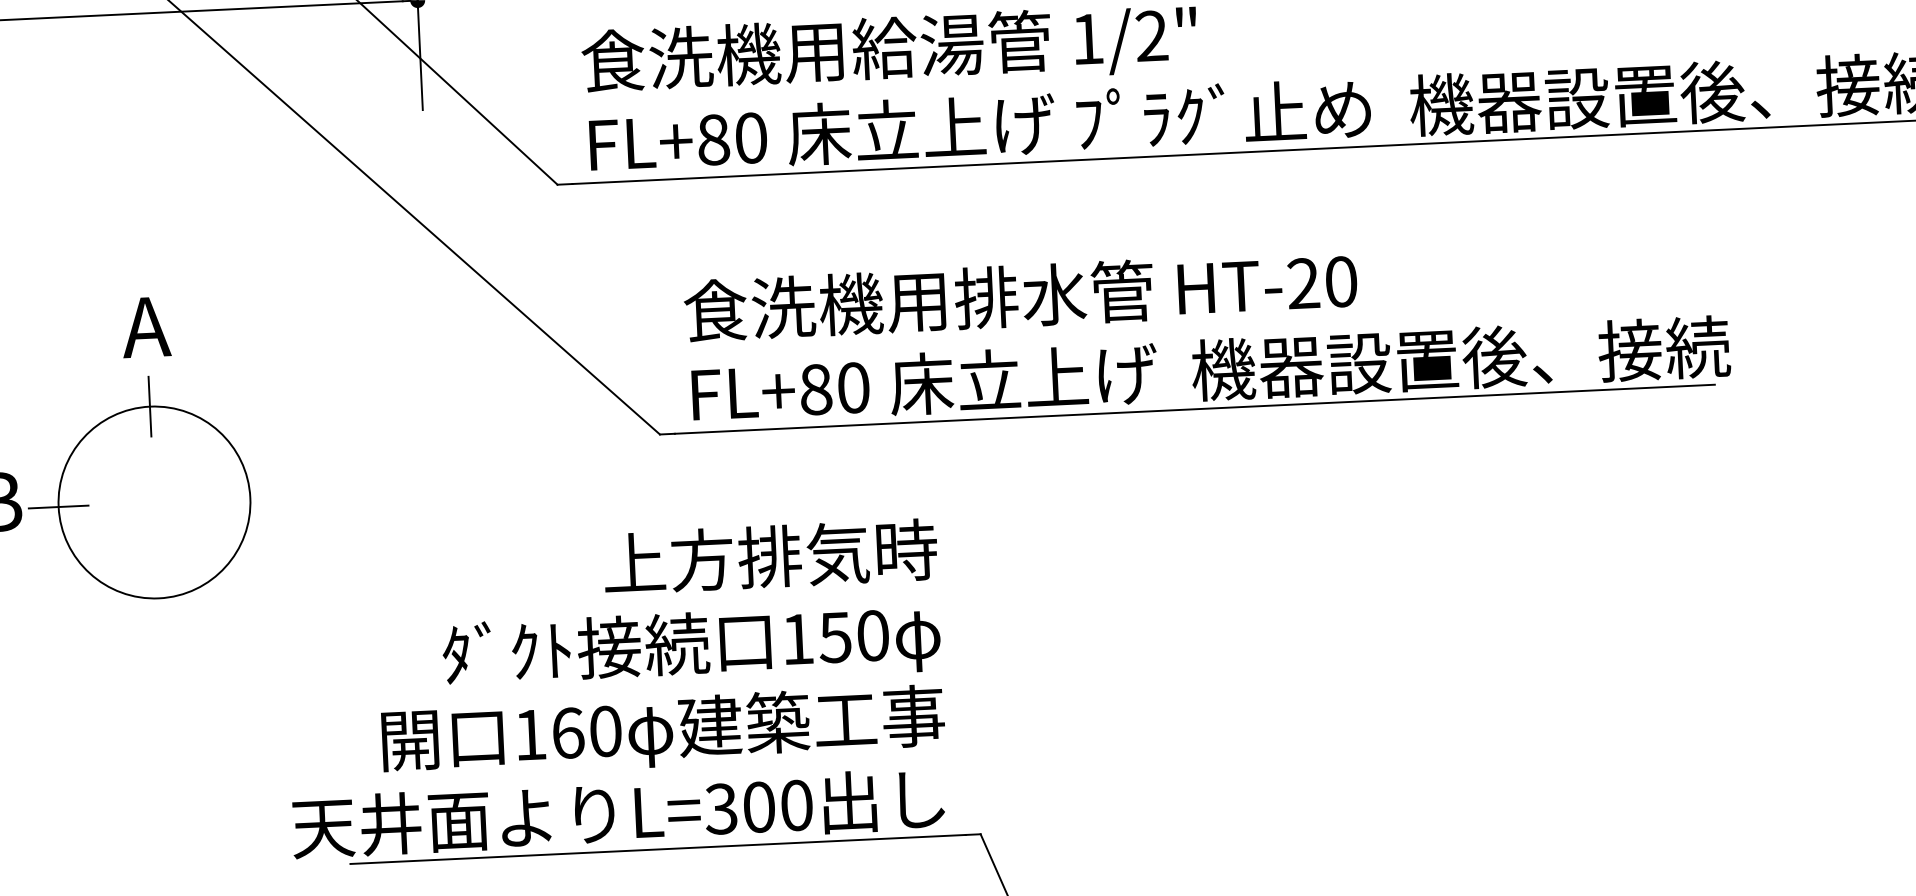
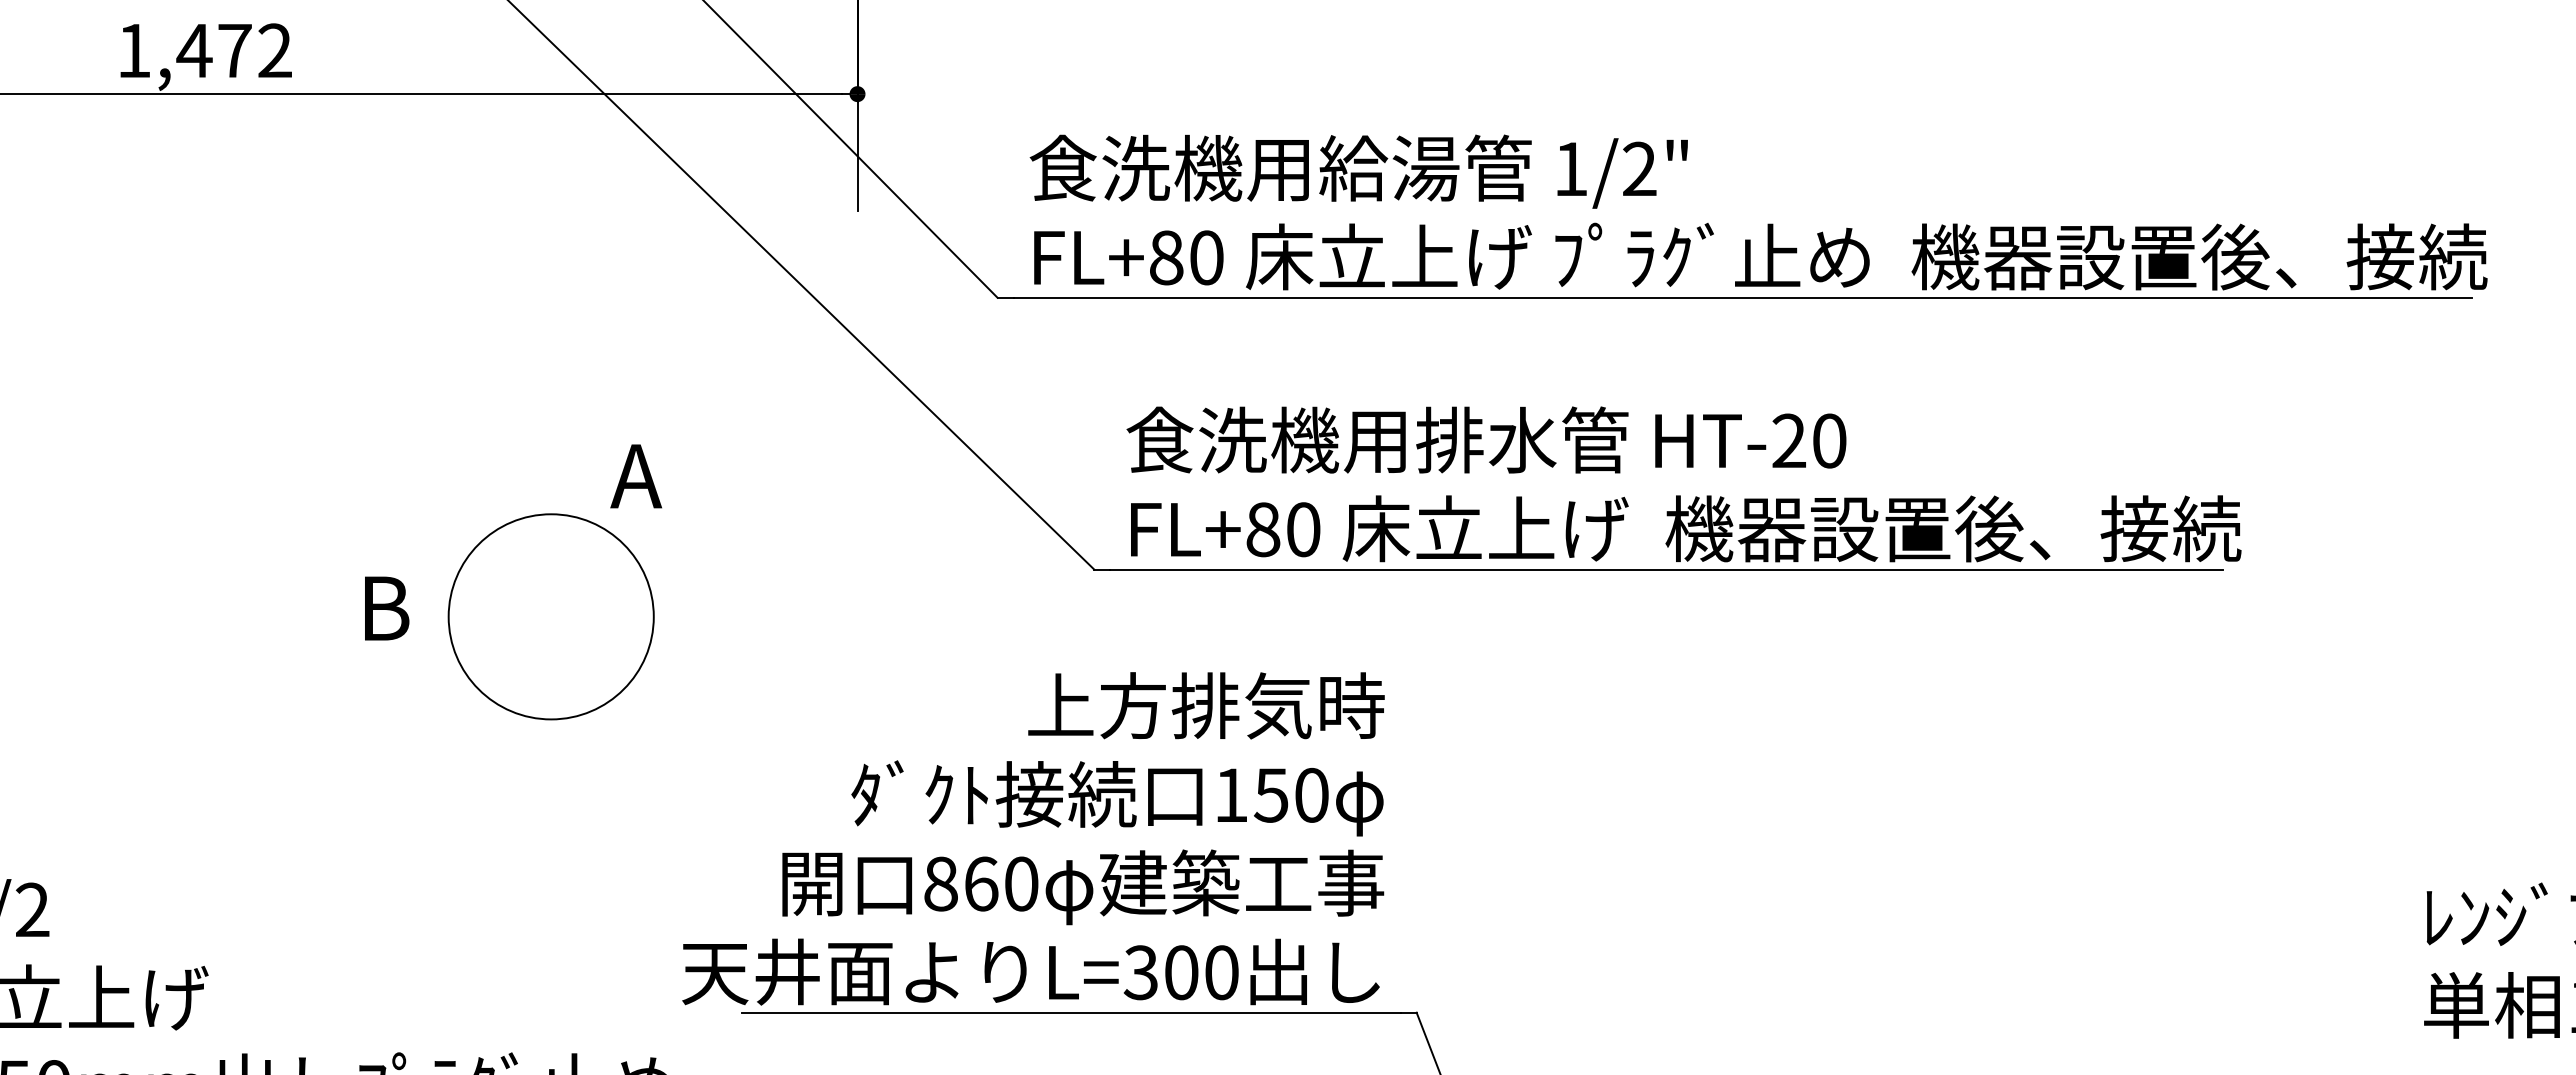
text: (145, 327) -> (635, 476), moved
line: (150, 406) -> (551, 514), removed
line: (58, 506) -> (448, 616), removed
text: (529, 734) -> (940, 883), 160 -> 860

